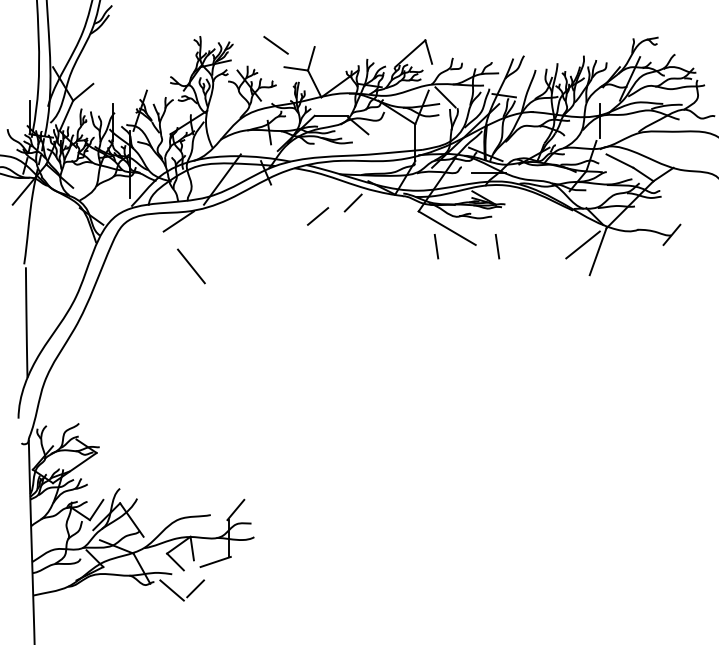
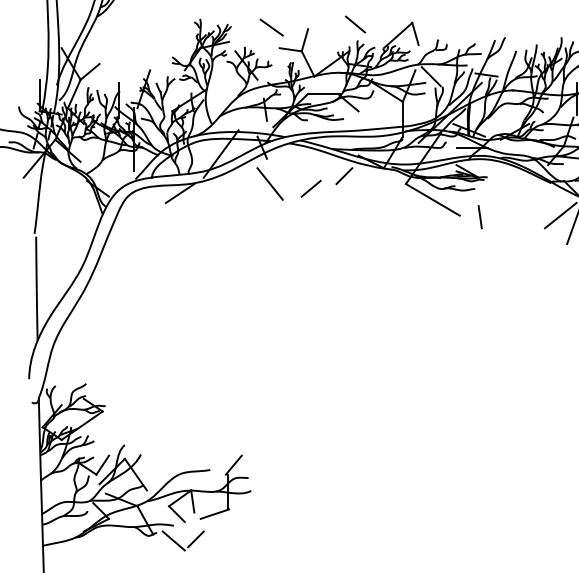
line: (364, 41) -> (354, 24), added
line: (436, 246) -> (422, 217), removed
line: (191, 266) -> (270, 184), moved

